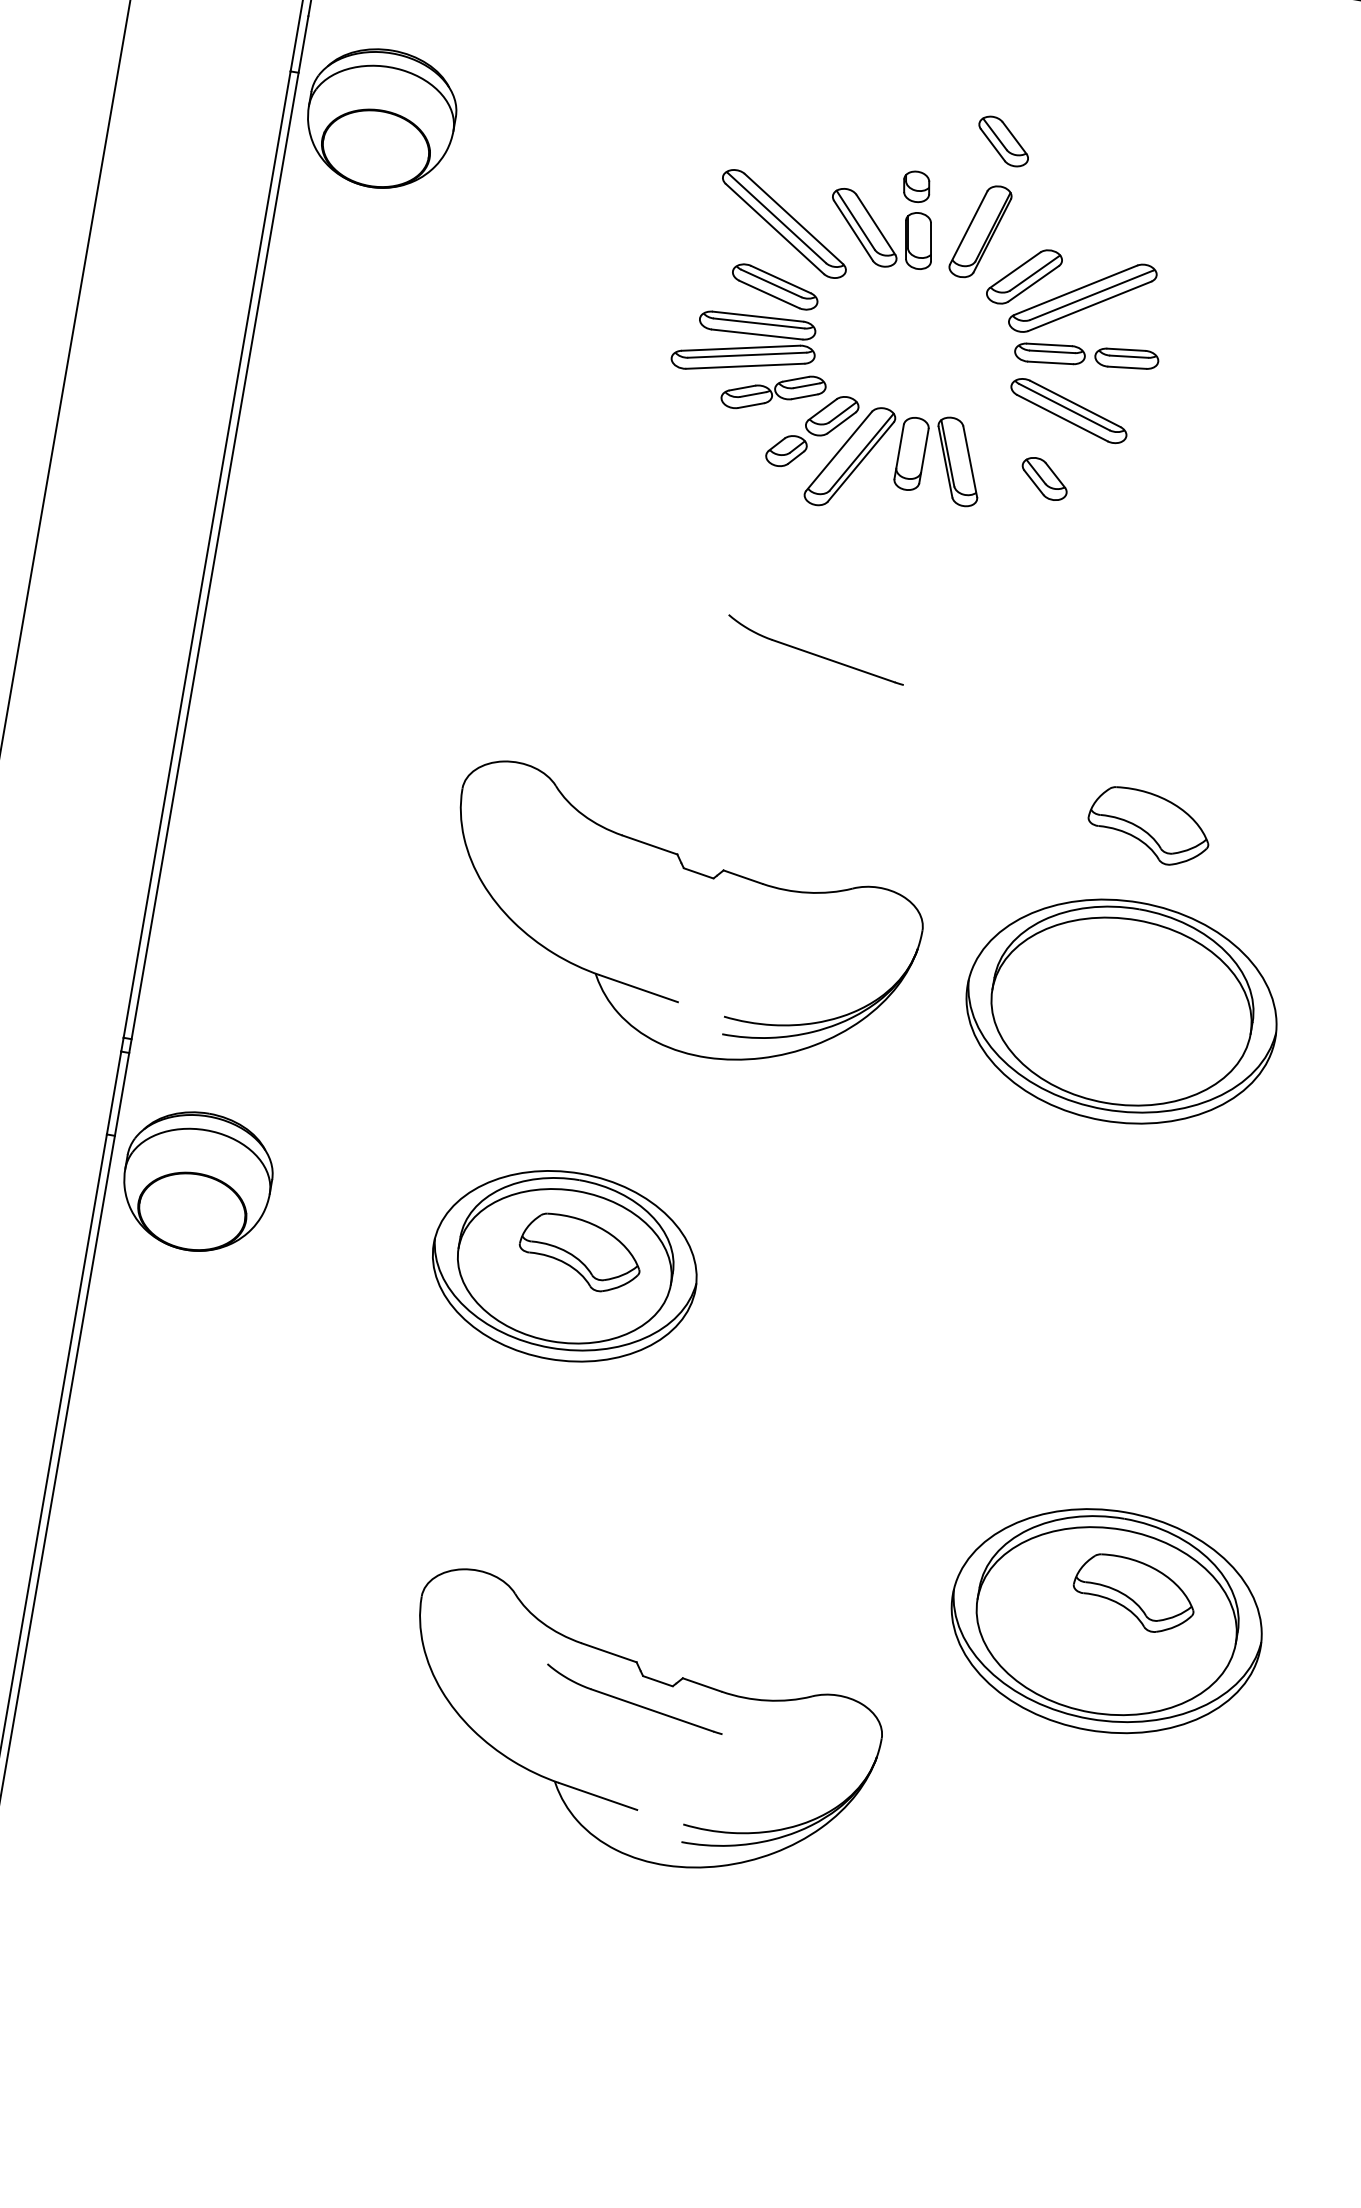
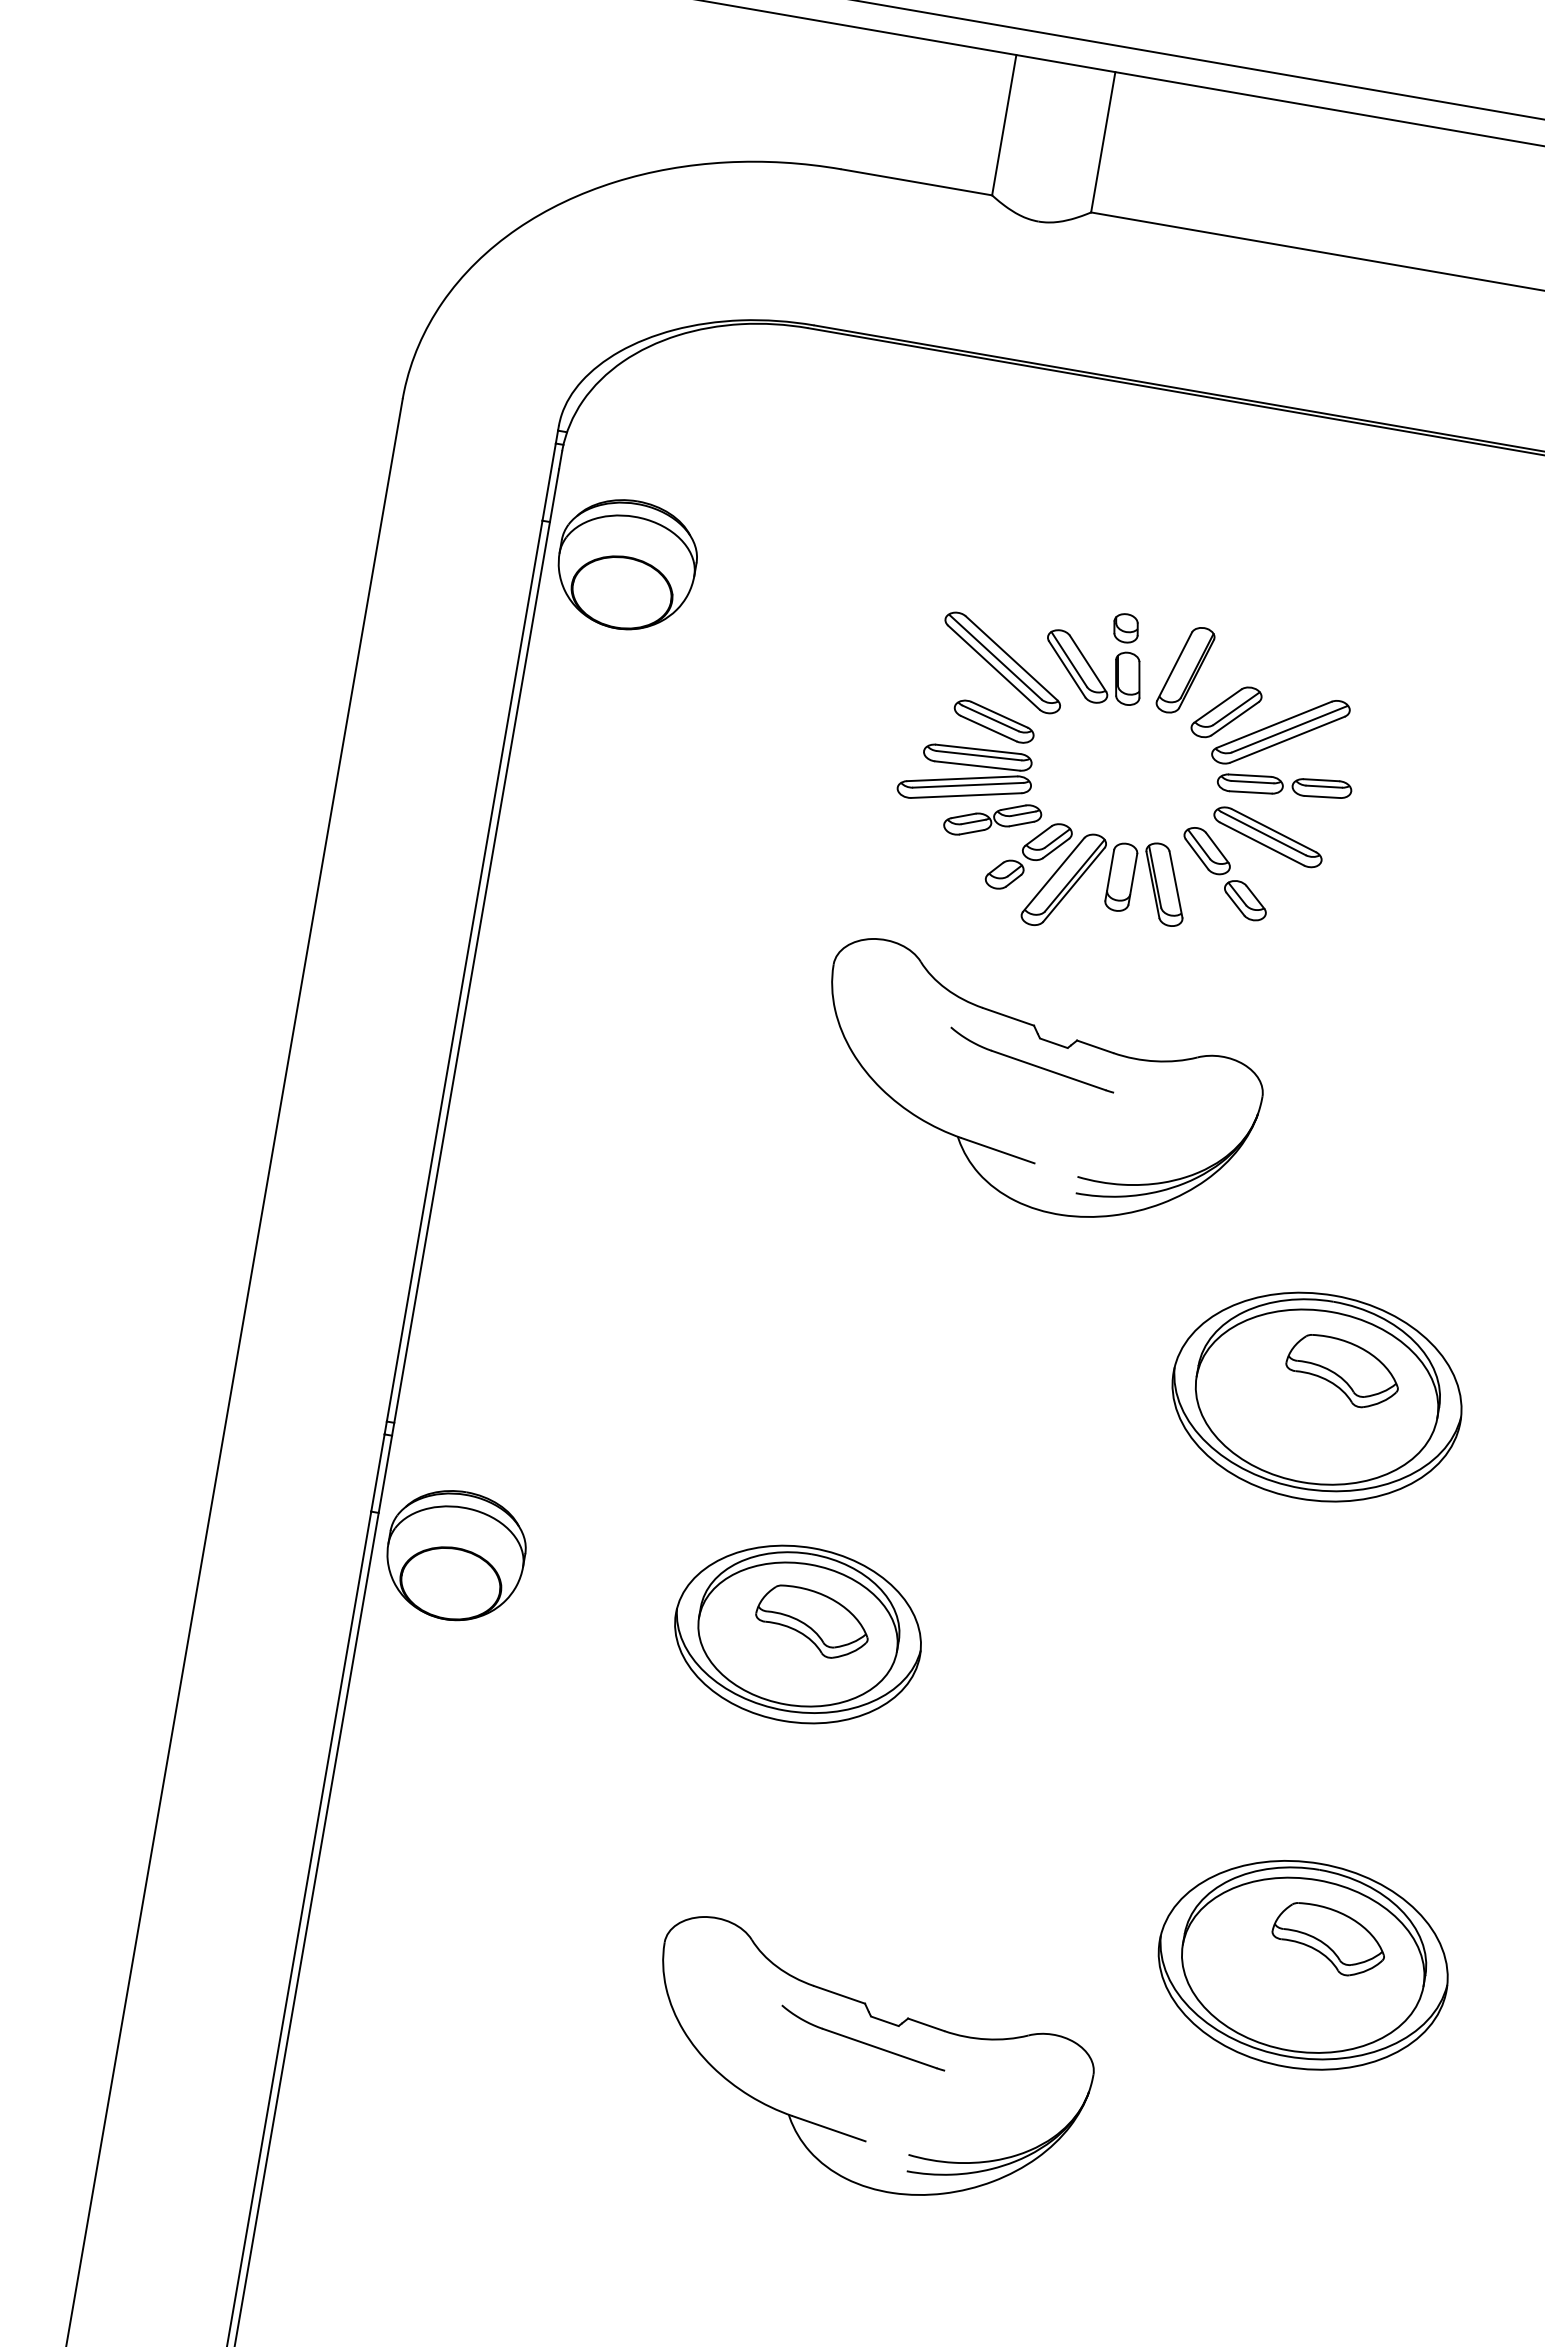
part: (1002, 141) -> (1206, 851), moved
part: (1147, 826) -> (1341, 1371), moved
part: (691, 910) -> (1047, 1077), moved

